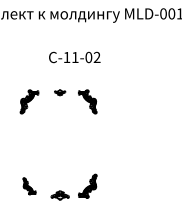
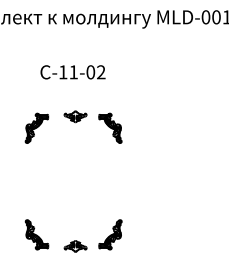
text: (74, 57) -> (72, 72), moved
part: (60, 92) -> (75, 116), size x1.67
part: (29, 186) -> (36, 234), size x1.43

